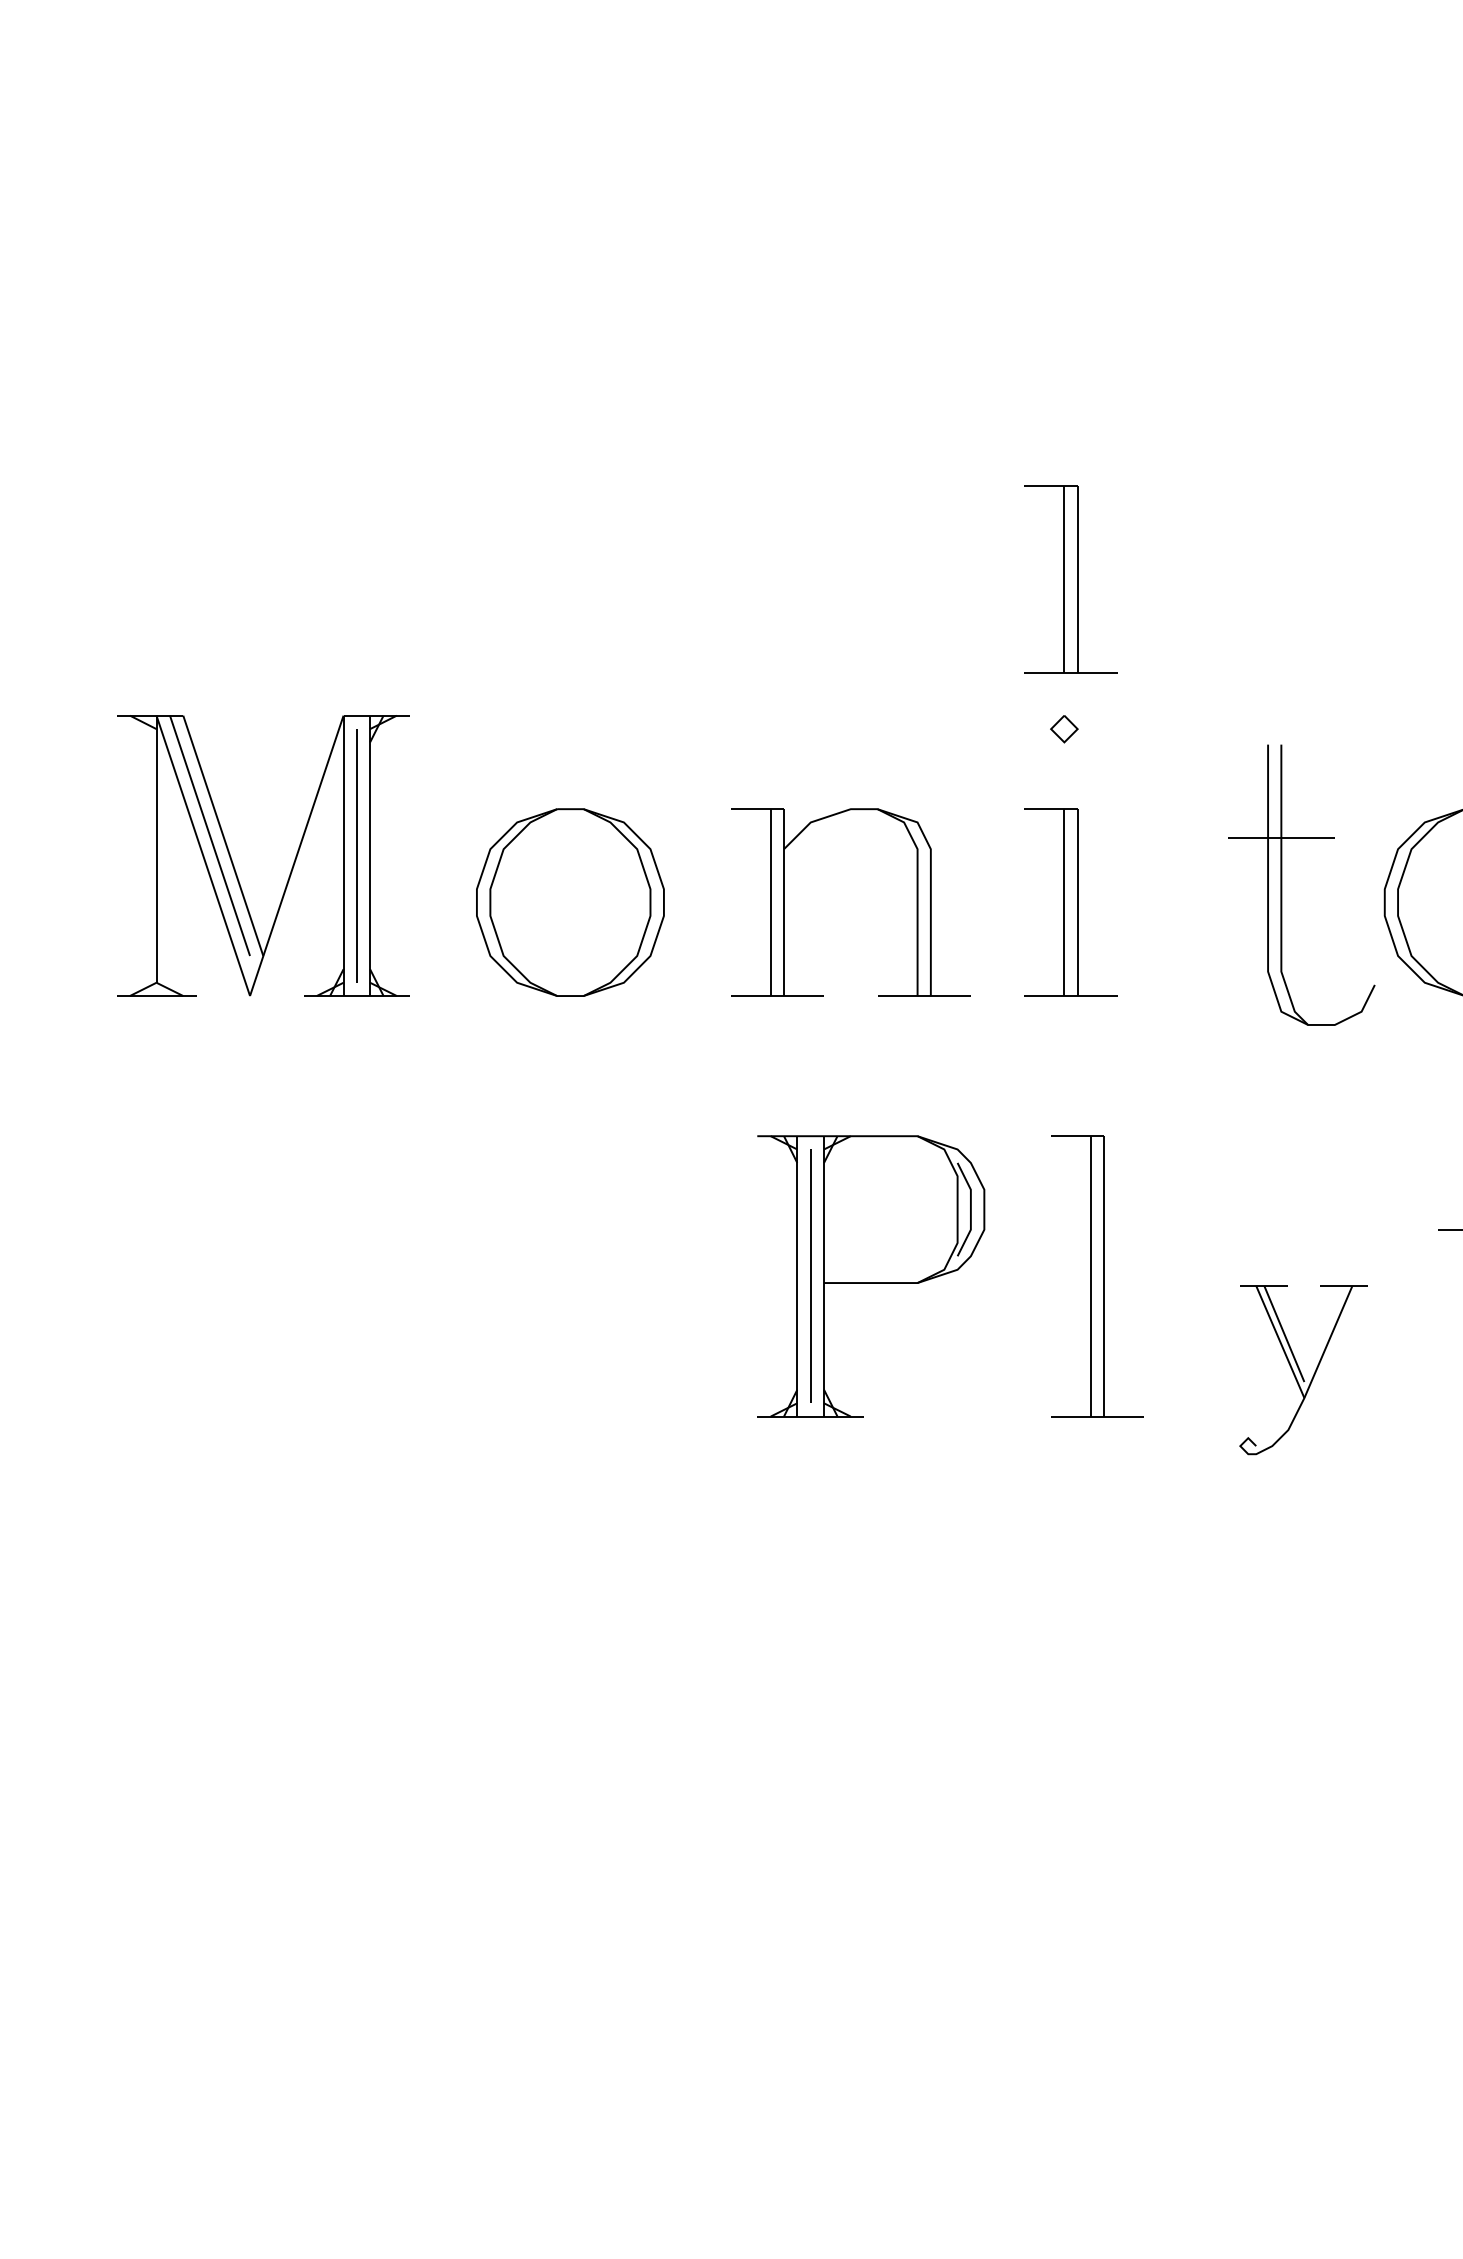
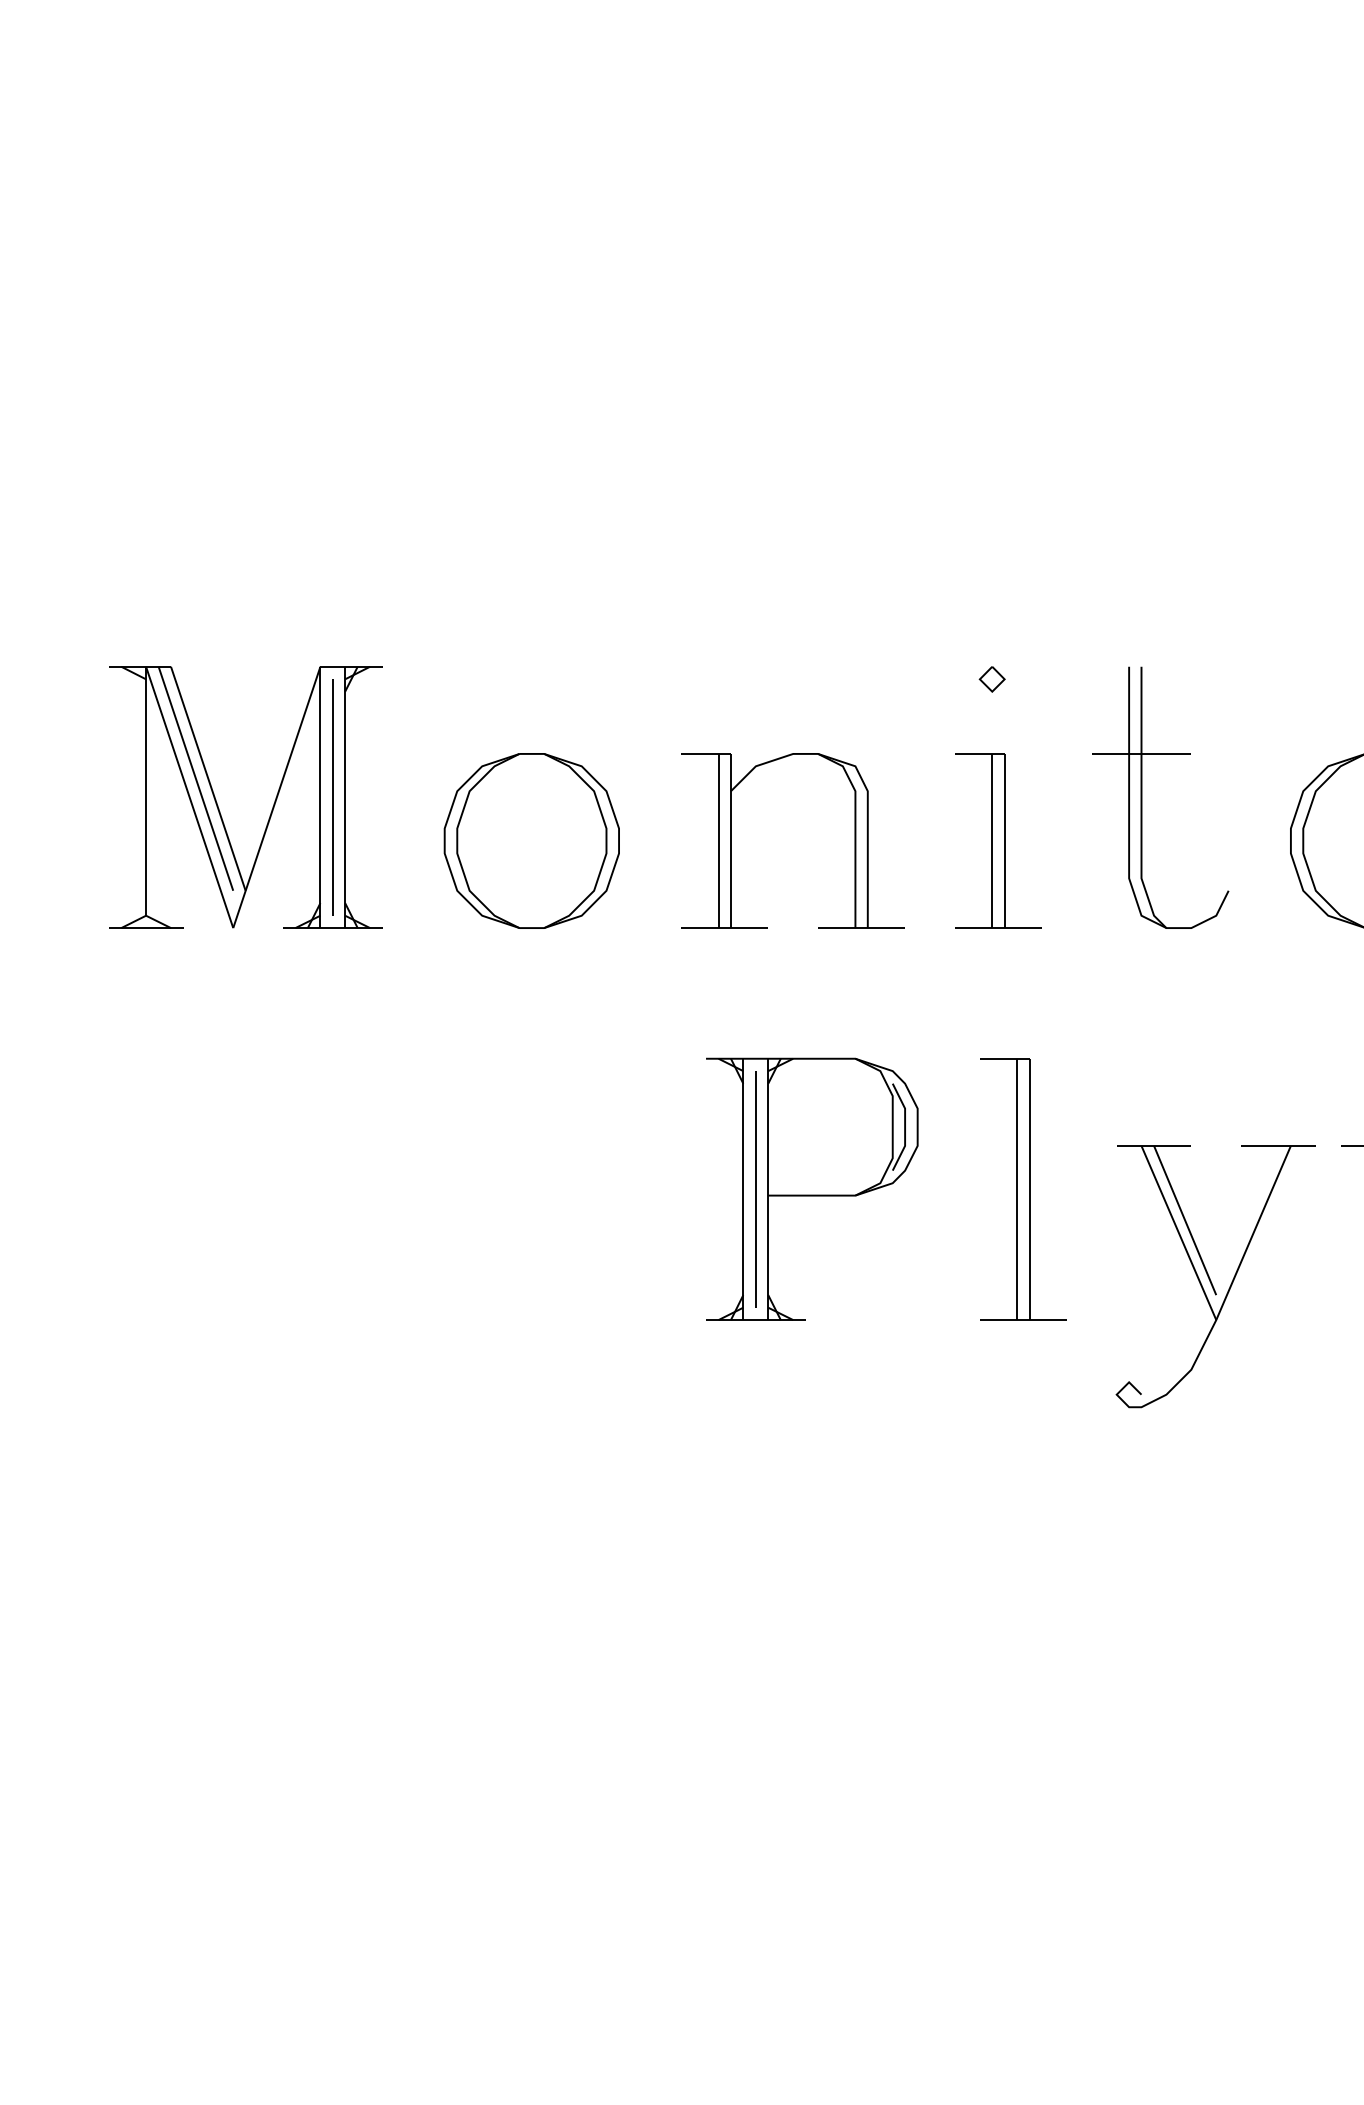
part: (1071, 579) -> (998, 539), removed
part: (1282, 884) -> (1142, 797), moved
part: (1303, 1369) -> (1215, 1276), size x1.67

